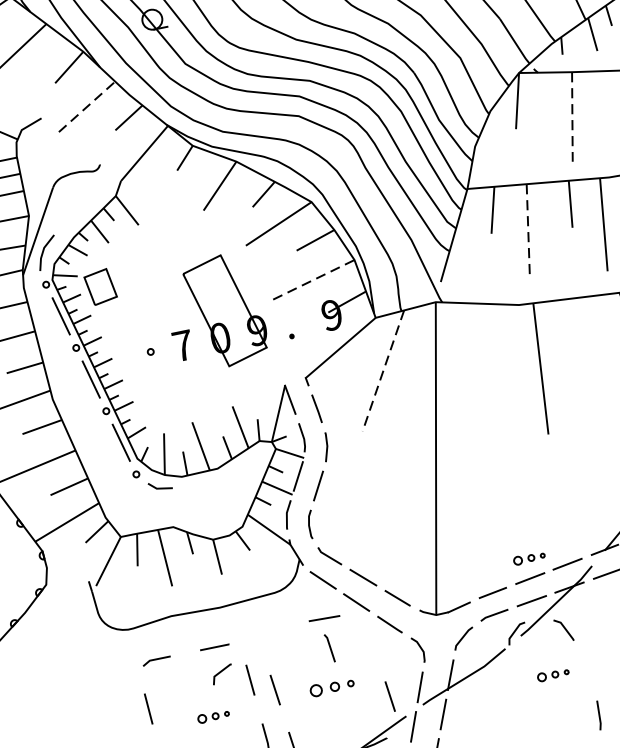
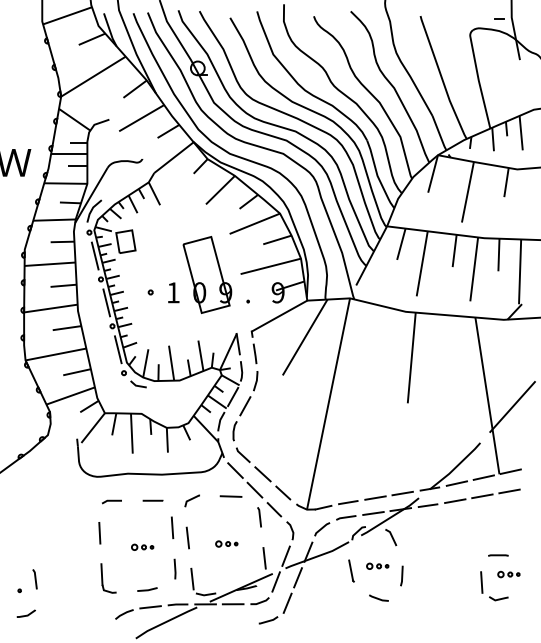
line: (88, 105) -> (142, 117), dashed -> solid
line: (571, 117) -> (467, 192), dashed -> solid
line: (528, 231) -> (422, 263), dashed -> solid
line: (314, 279) -> (271, 266), dashed -> solid
text: (183, 345) -> (173, 292), 7 -> 1
line: (382, 371) -> (304, 337), dashed -> solid
part: (528, 557) -> (377, 483), removed
line: (329, 648) -> (259, 517), moved
line: (220, 673) -> (191, 500), moved
part: (331, 686) -> (226, 543), size x0.71
line: (517, 688) -> (351, 570), added
line: (598, 714) -> (401, 575), moved
line: (562, 719) -> (377, 597), added

